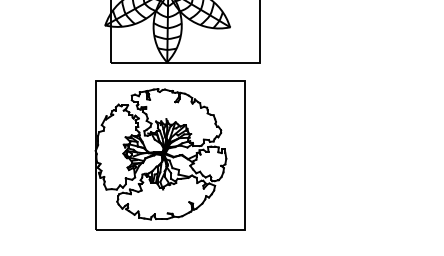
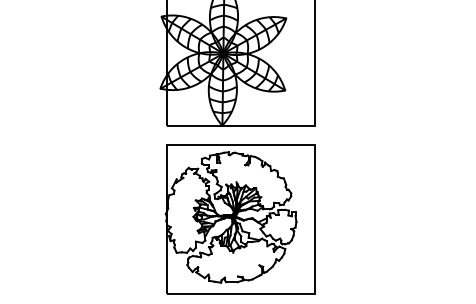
part: (170, 156) -> (240, 219), moved

